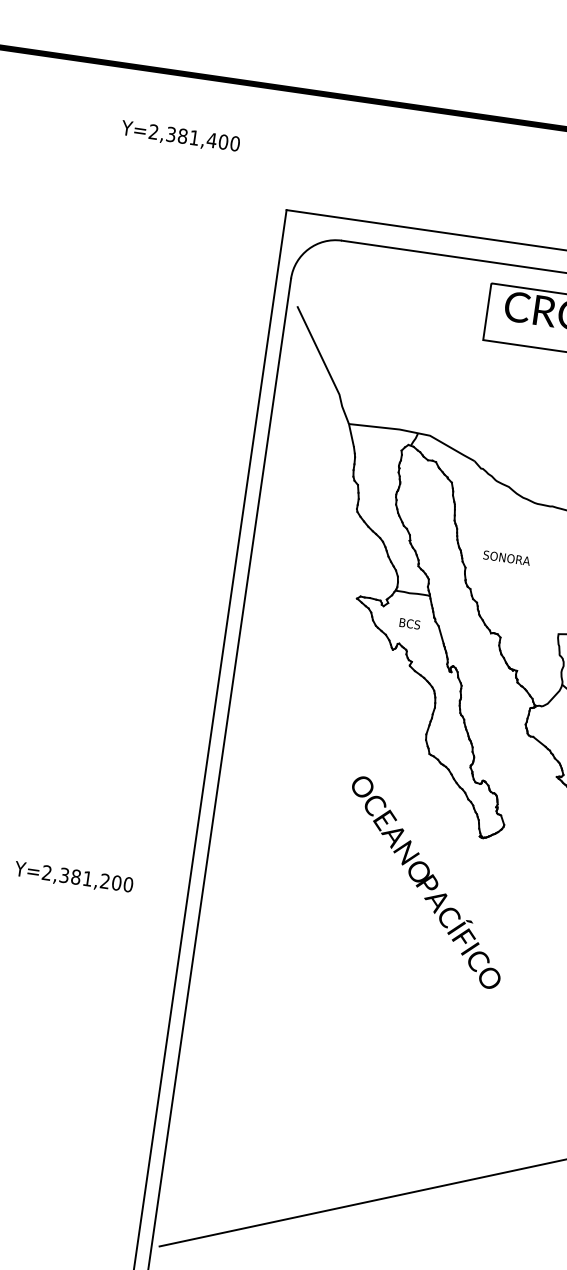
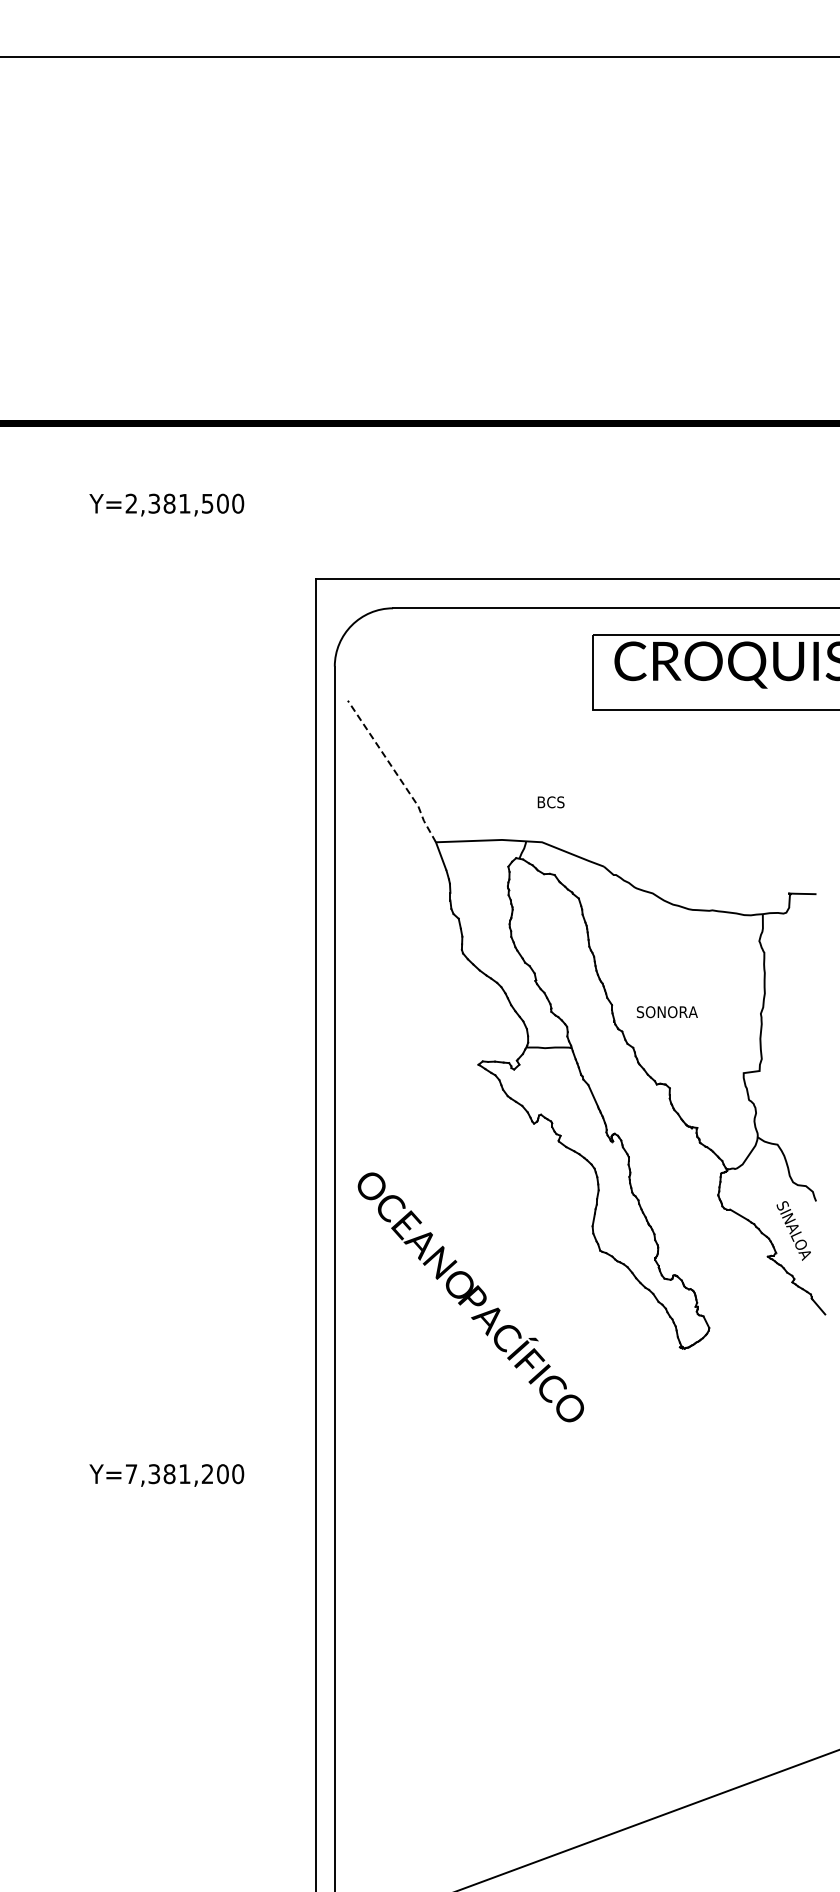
text: (211, 140) -> (207, 503), Y=2,381,400 -> Y=2,381,500
line: (325, 364) -> (394, 770), solid -> dashed
text: (506, 558) -> (666, 1012), moved
text: (409, 623) -> (550, 802), moved
text: (47, 872) -> (131, 1473), Y=2,381,200 -> Y=7,381,200
text: (425, 882) -> (470, 1297), moved

